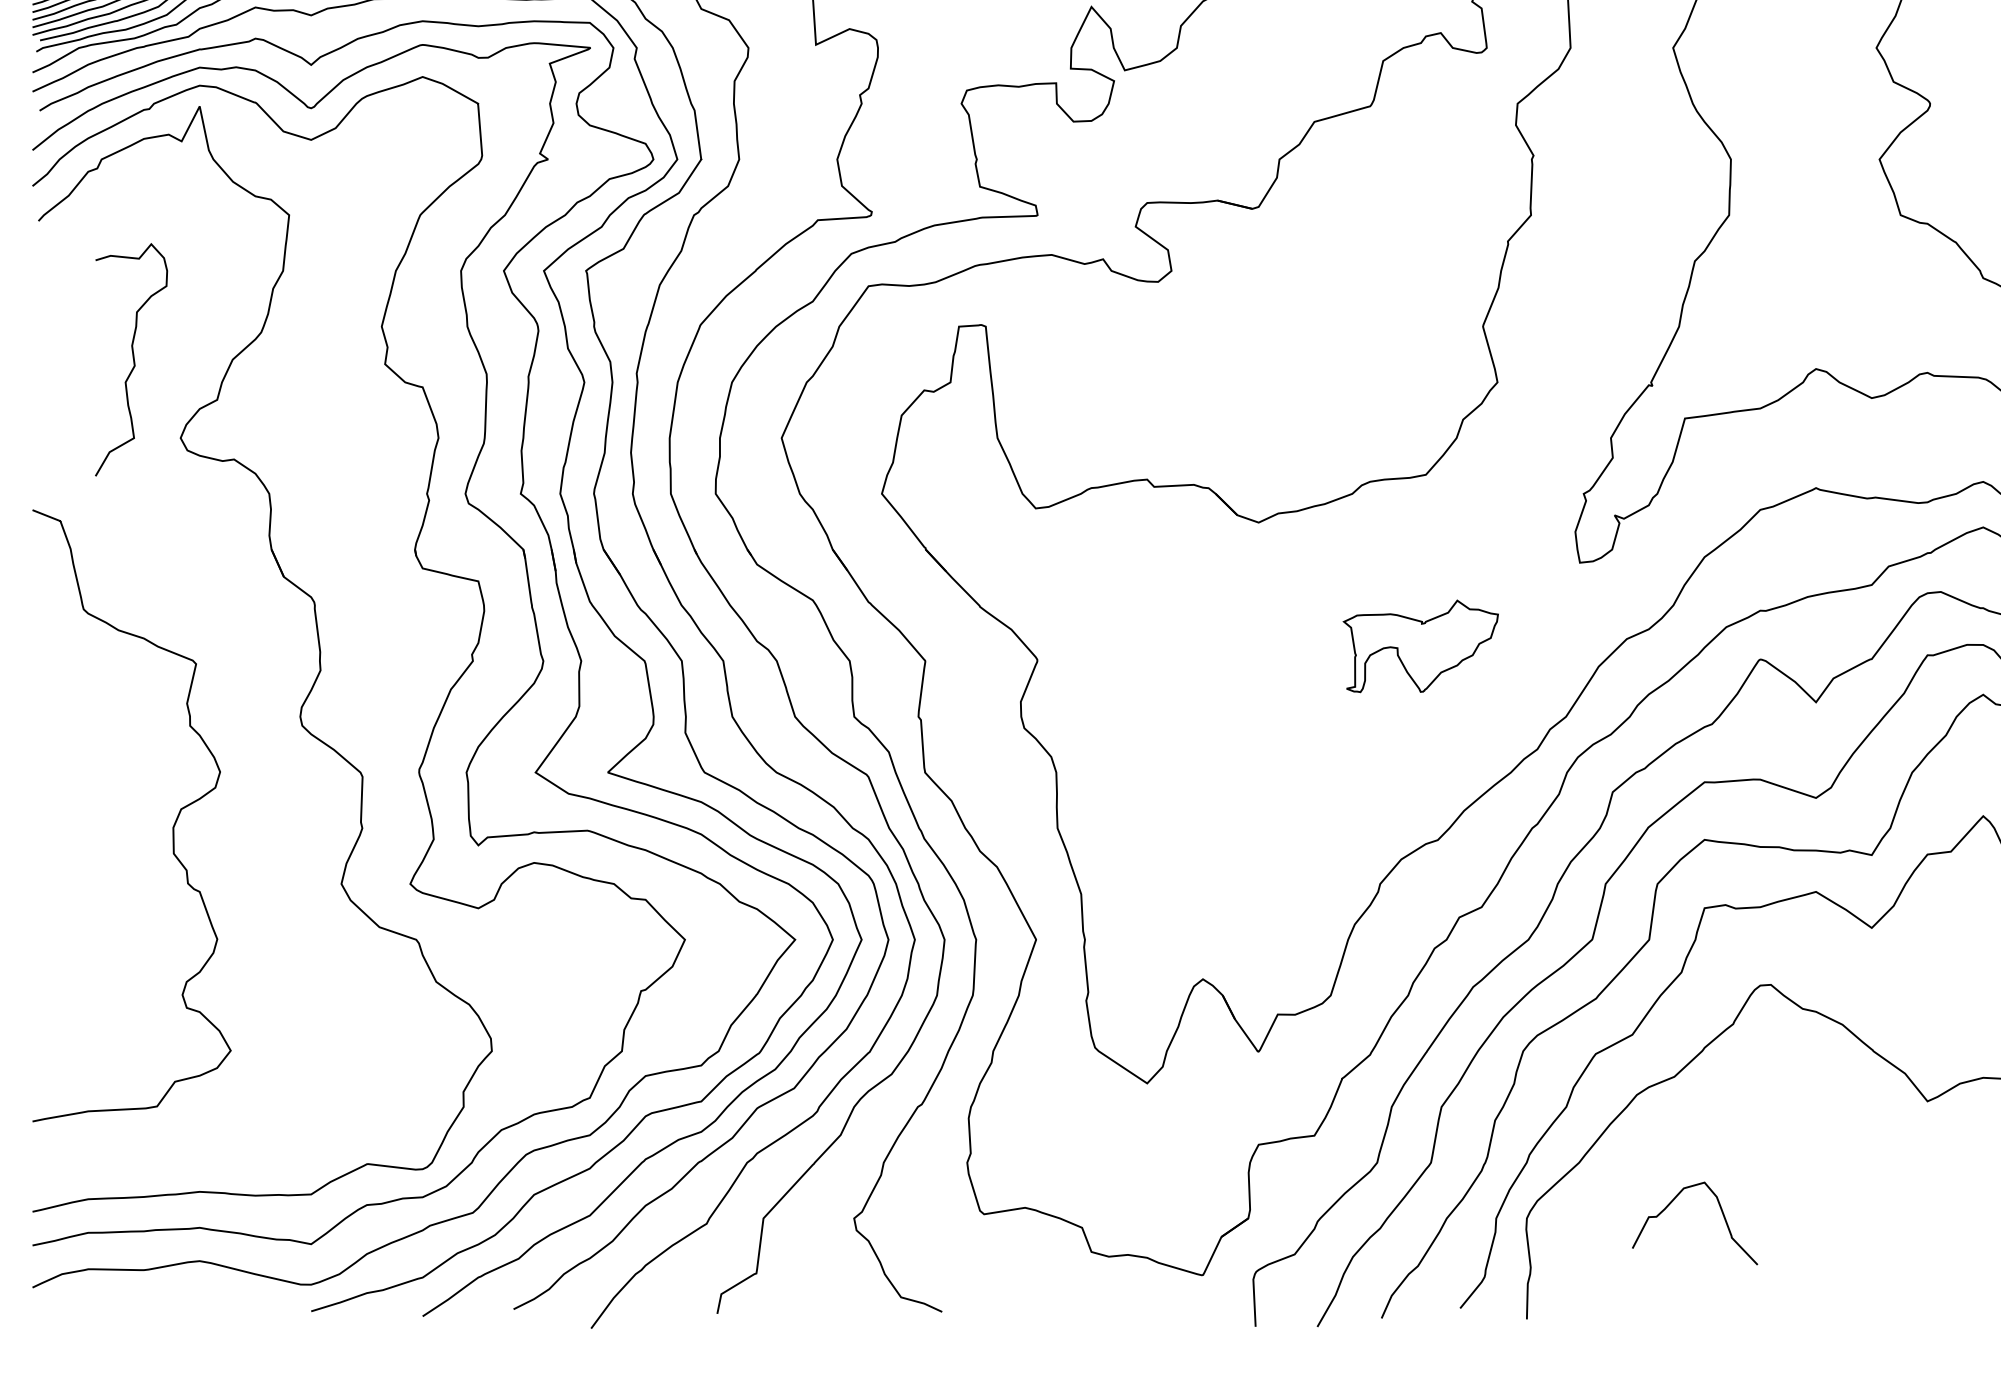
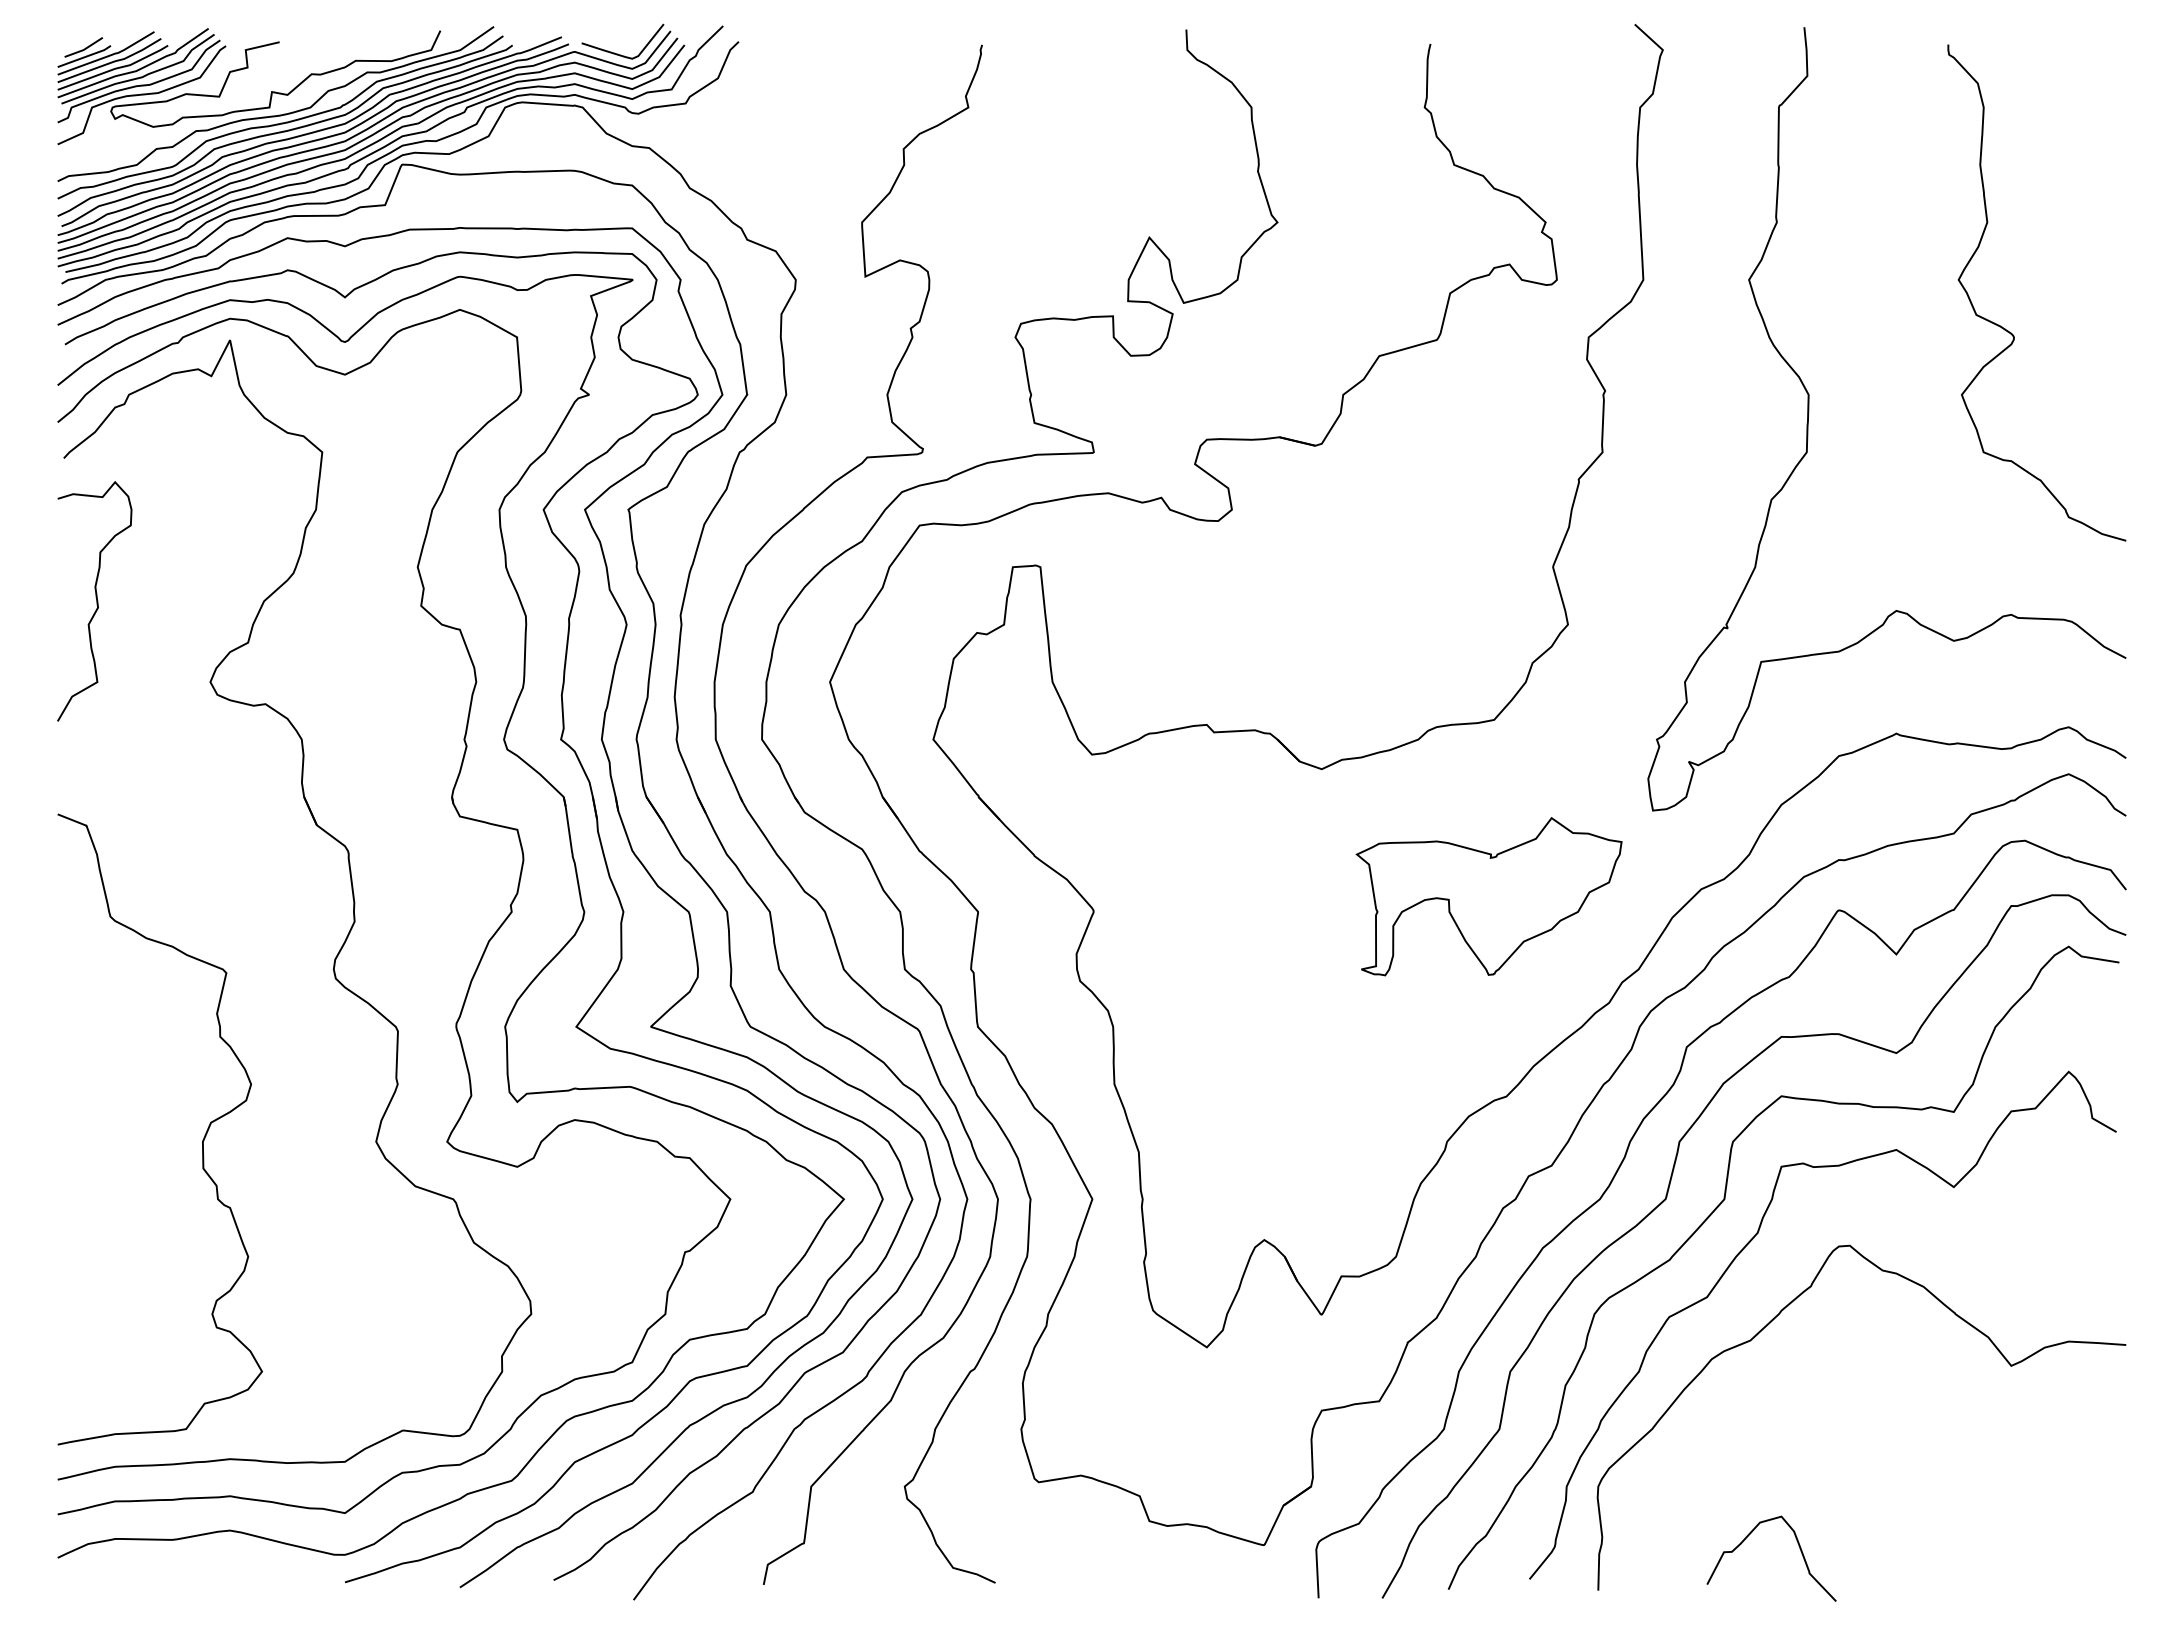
curve: (133, 359) -> (96, 601), moved
part: (1420, 646) -> (1488, 896), size x1.67
curve: (172, 825) -> (202, 1139), moved
curve: (1721, 1211) -> (1798, 1546), moved

